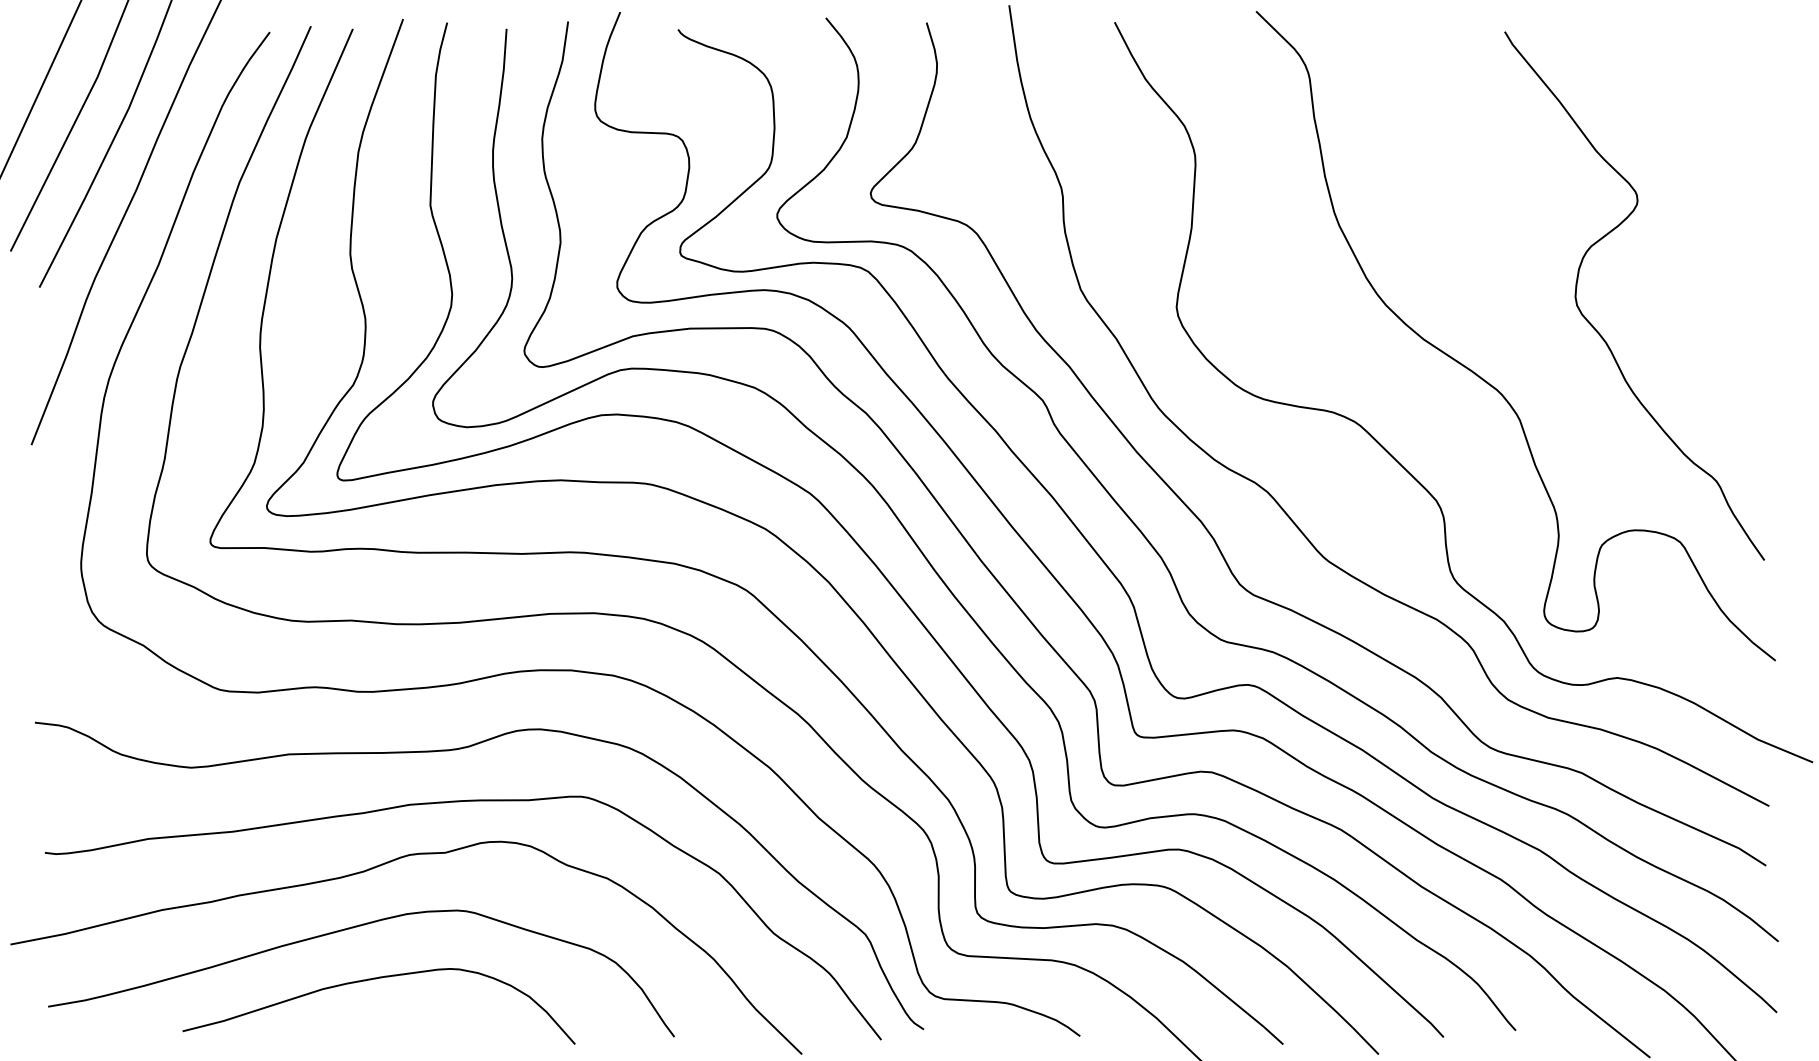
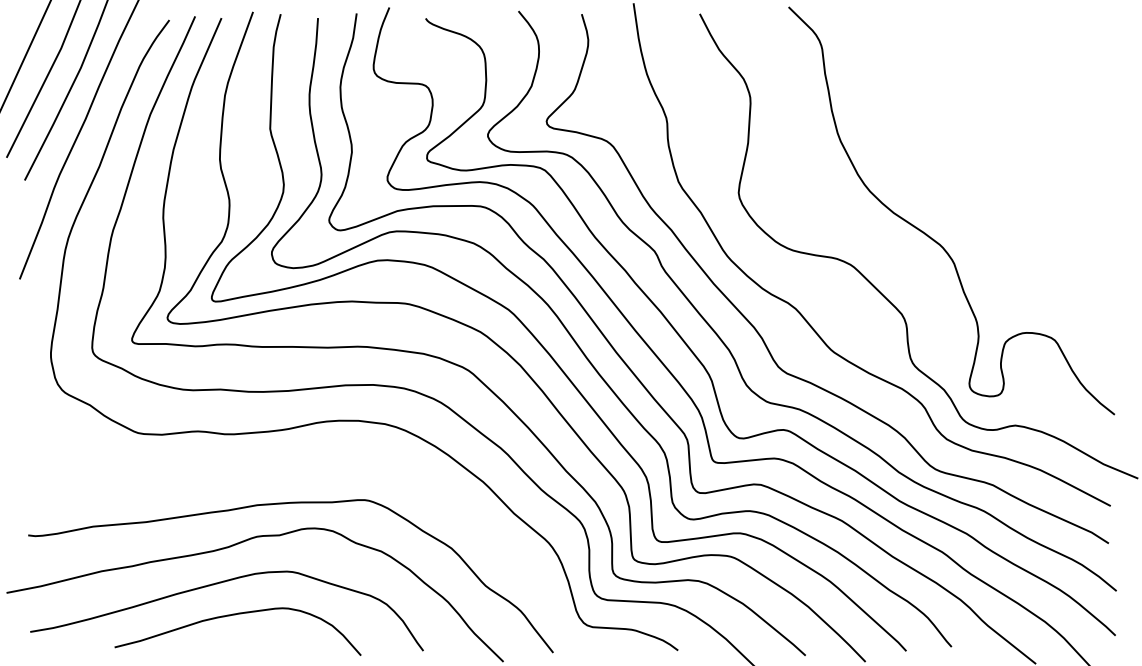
curve: (1598, 330) -> (1003, 207), removed
curve: (457, 751) -> (287, 471), removed

